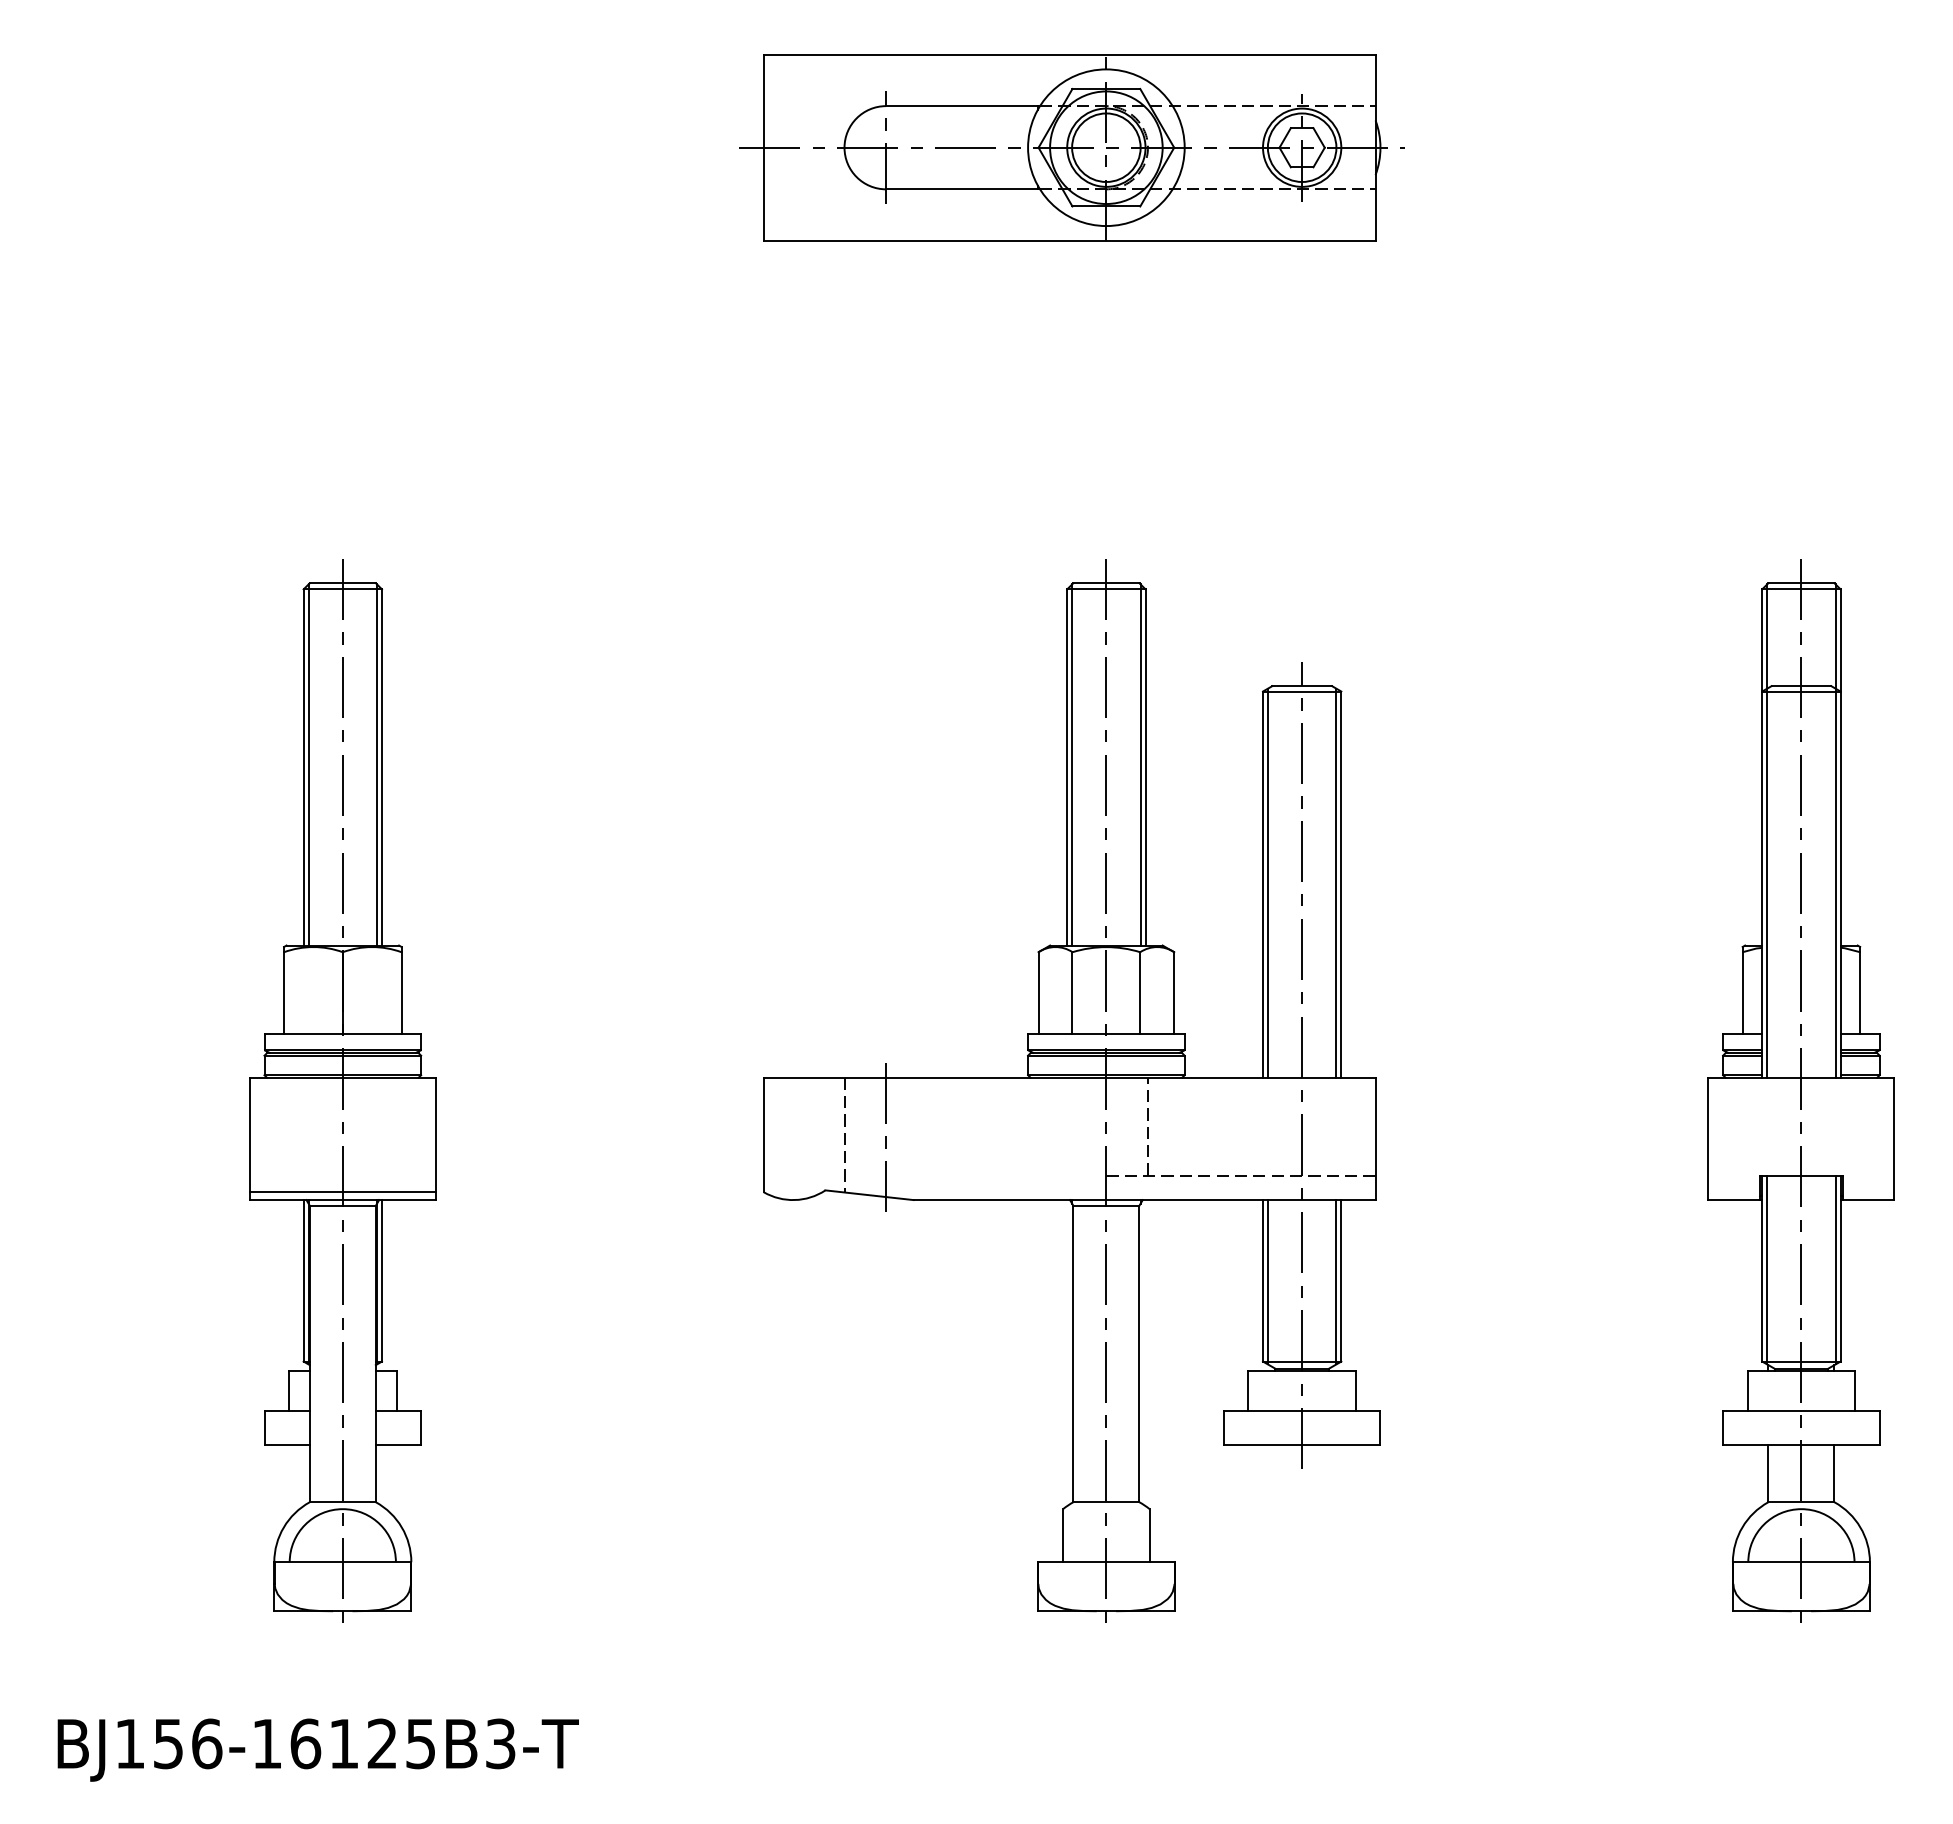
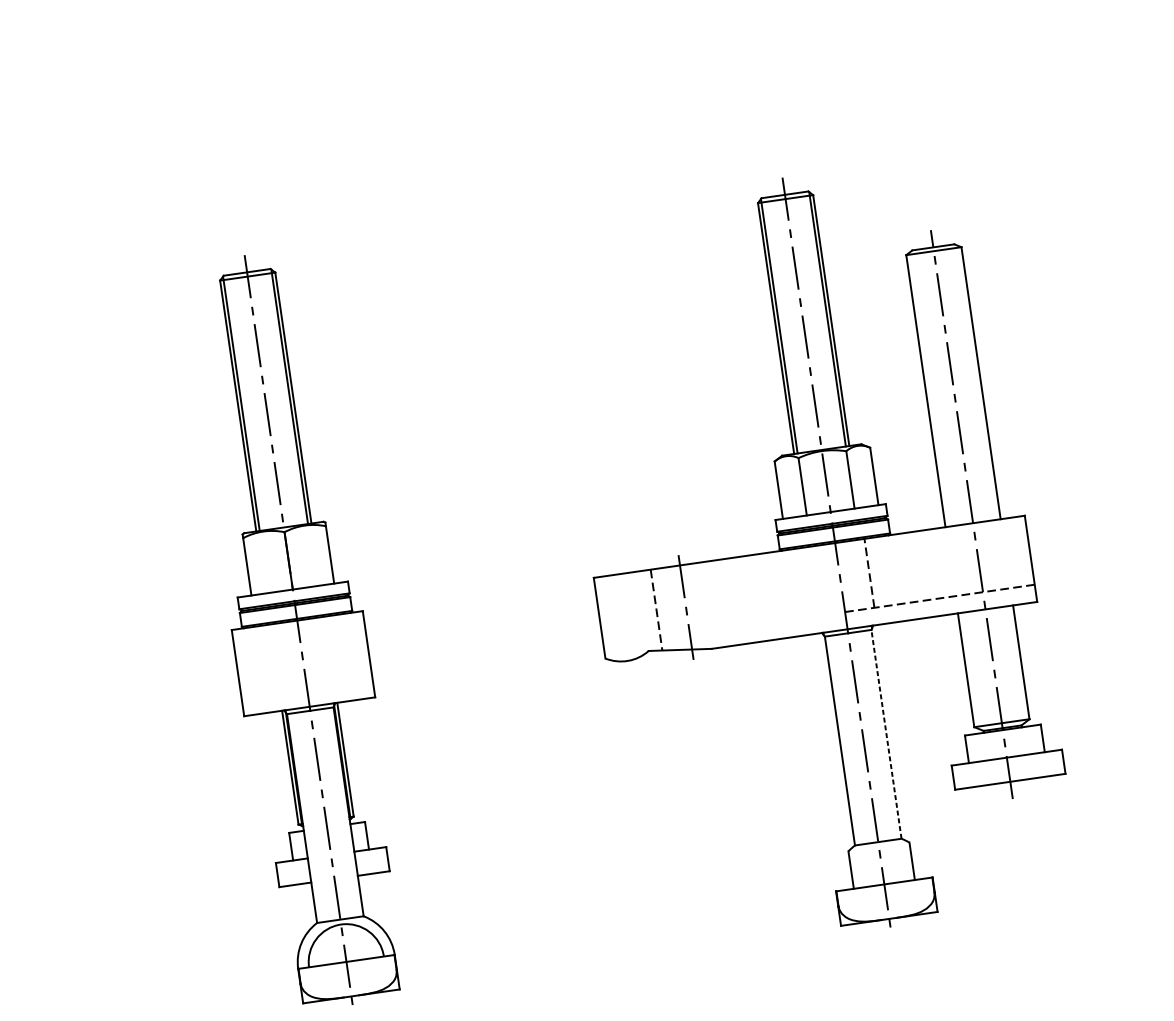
line: (1267, 882) -> (928, 389), removed
line: (1336, 882) -> (977, 382), removed
line: (342, 1192) -> (308, 701), removed
line: (1267, 1282) -> (969, 671), removed
line: (1336, 1282) -> (1018, 663), removed
line: (1139, 1353) -> (886, 734), solid -> dashed

